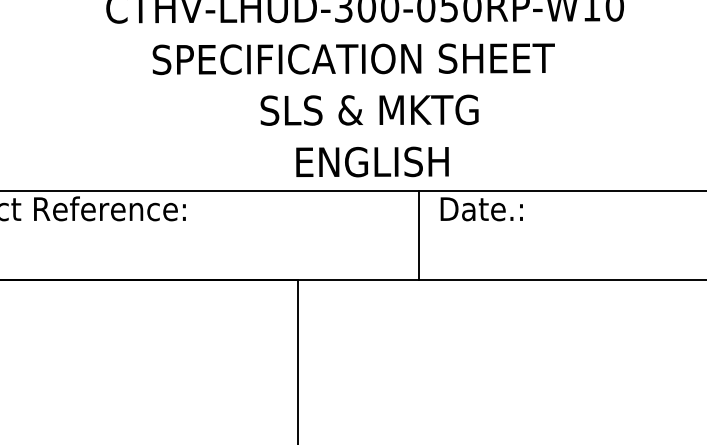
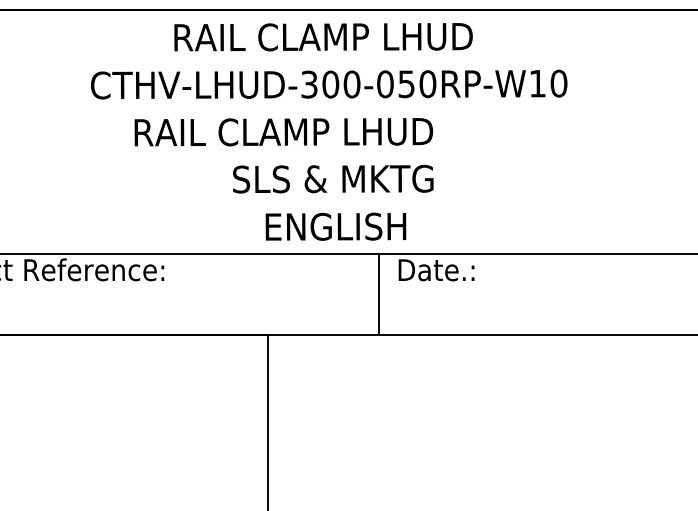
text: (353, 58) -> (318, 131), SPECIFICATION SHEET -> RAIL CLAMP LHUD

